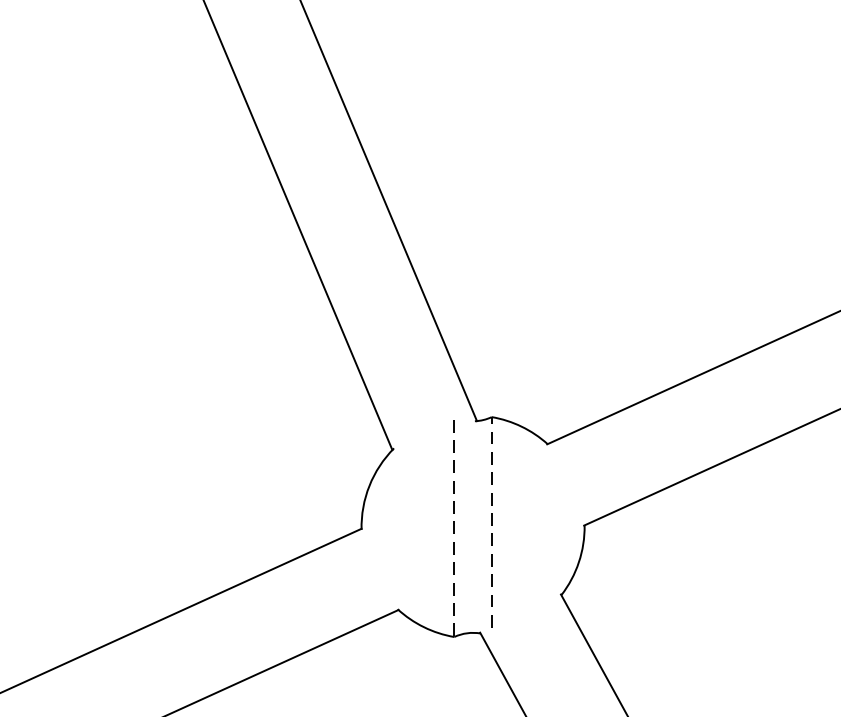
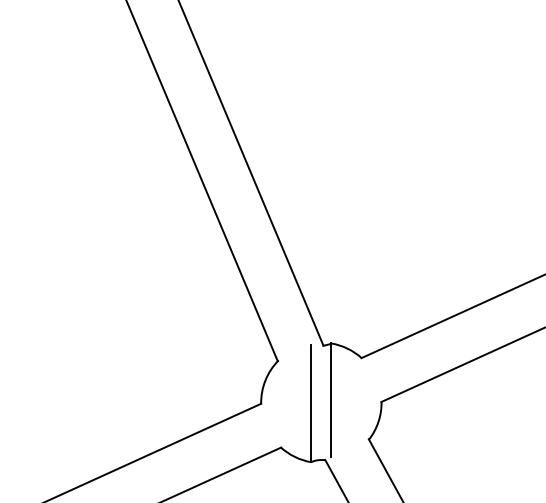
line: (491, 522) -> (331, 400), dashed -> solid
line: (454, 528) -> (311, 403), dashed -> solid

